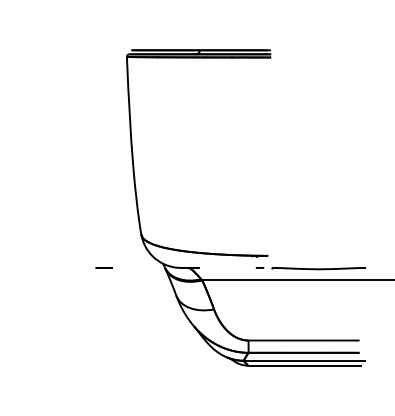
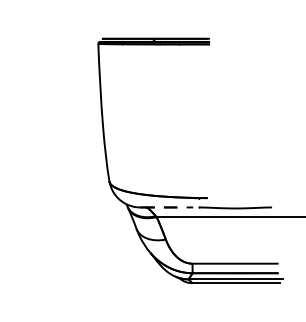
line: (103, 267) -> (170, 207), moved
part: (310, 268) -> (228, 207), moved

